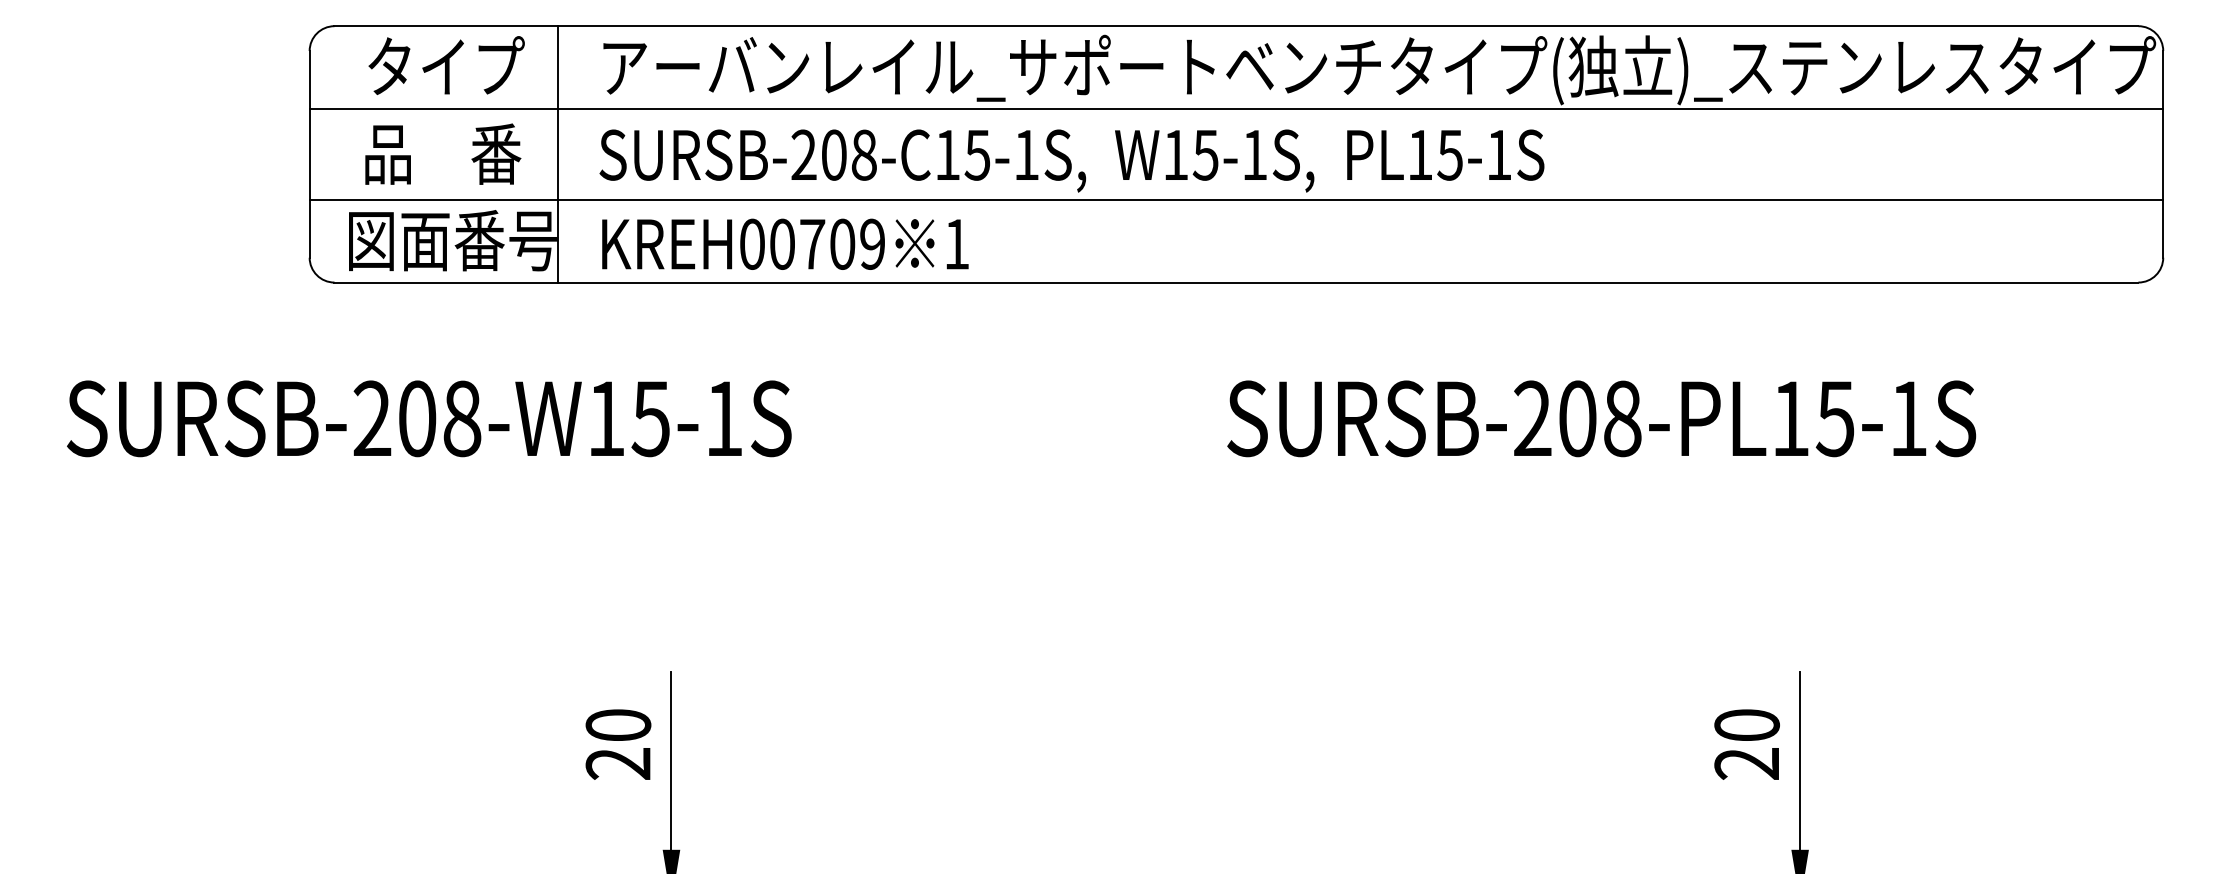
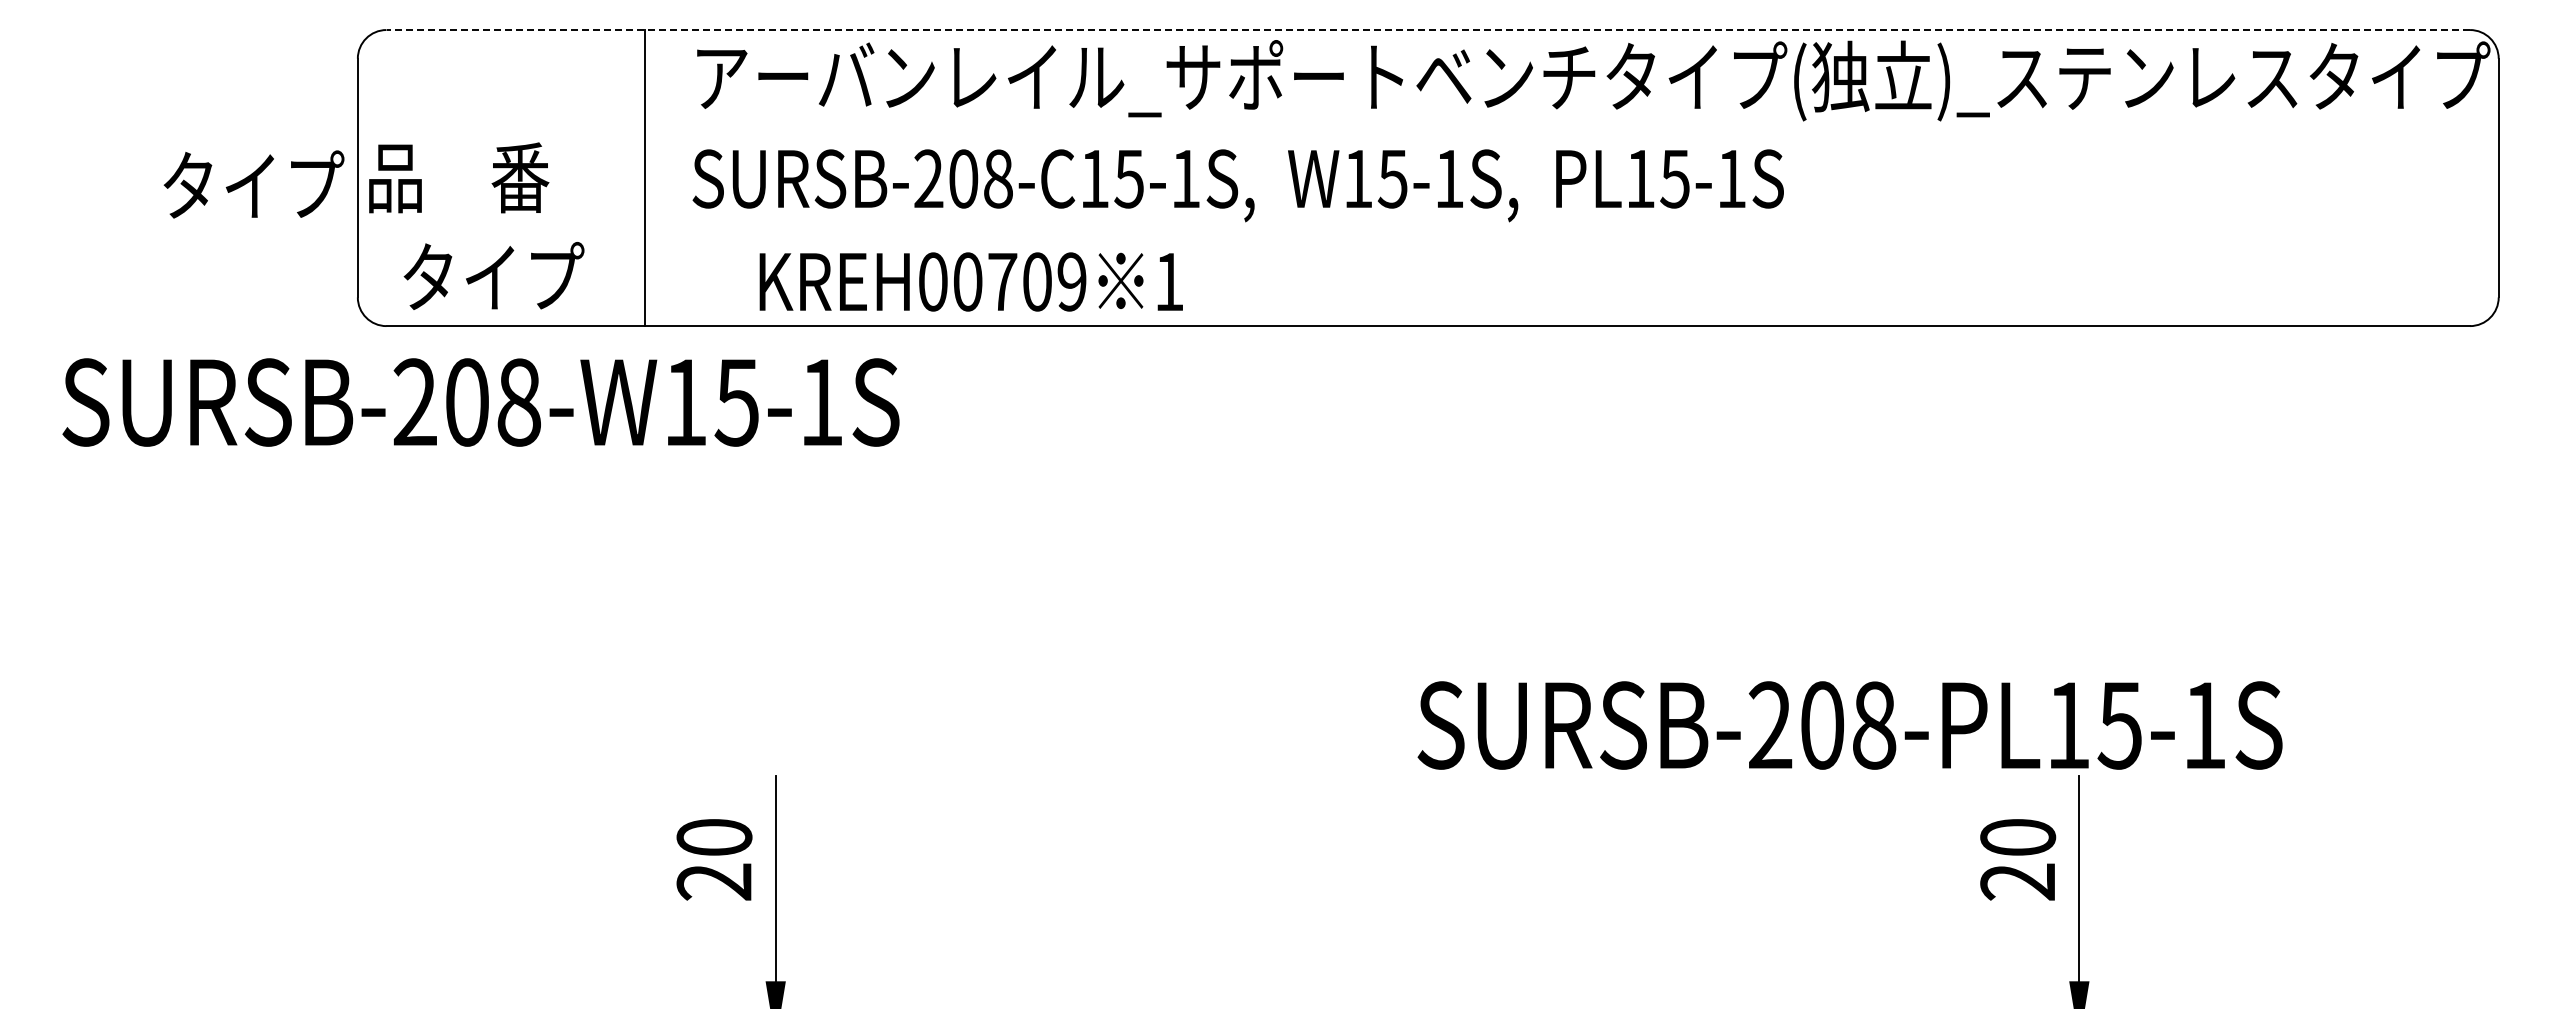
line: (1236, 26) -> (1428, 30), solid -> dashed
text: (446, 65) -> (253, 184), moved
line: (1235, 108) -> (1427, 125), removed
text: (443, 153) -> (459, 177), moved
line: (1235, 199) -> (1427, 230), removed
text: (453, 240) -> (523, 277), 図面番号 -> タイプ
text: (784, 243) -> (970, 281), moved
text: (428, 418) -> (480, 402), moved
text: (1601, 418) -> (1849, 725), moved

